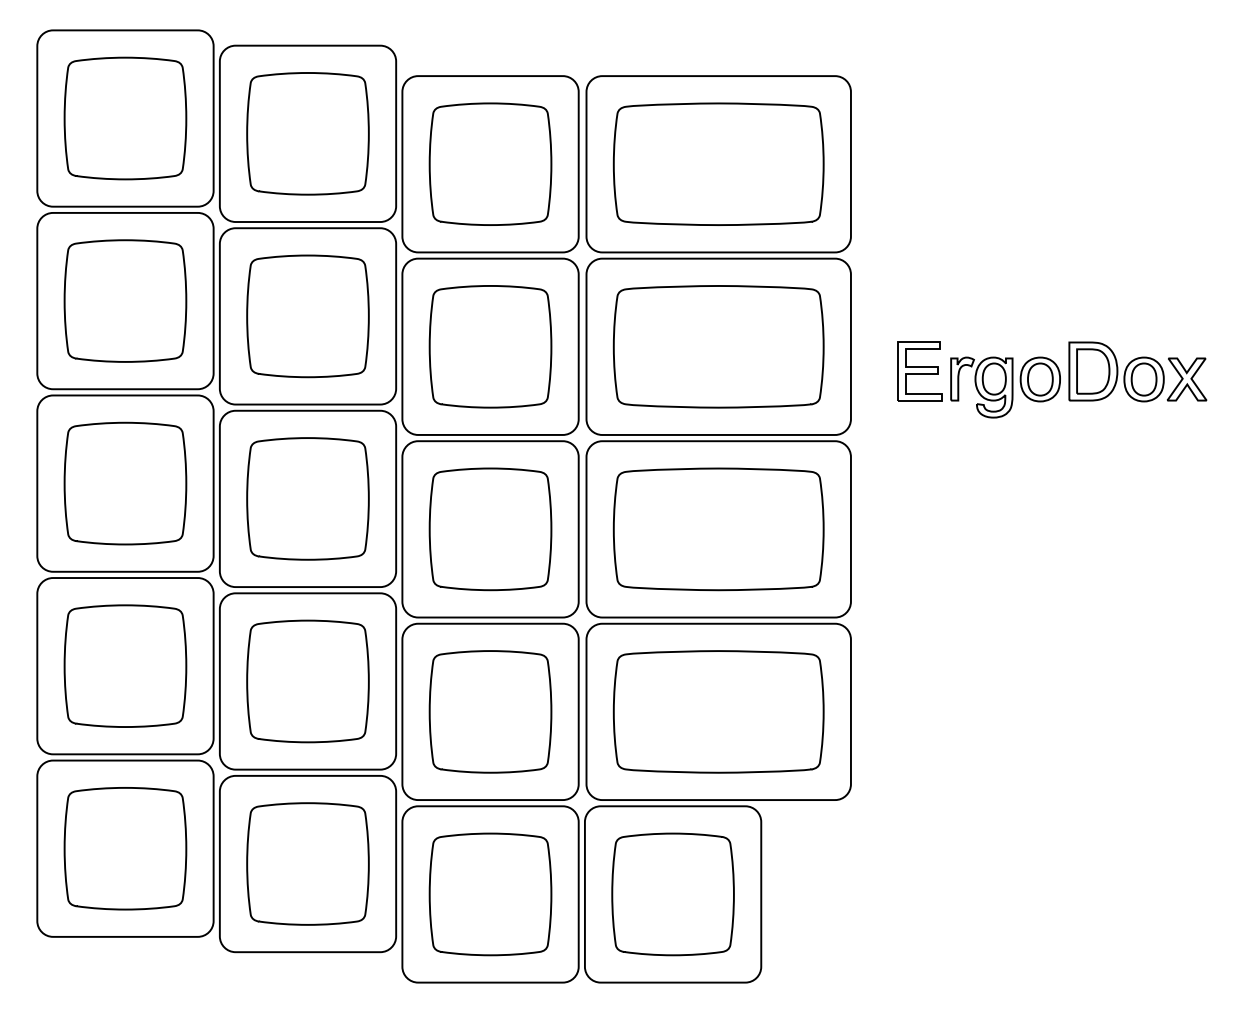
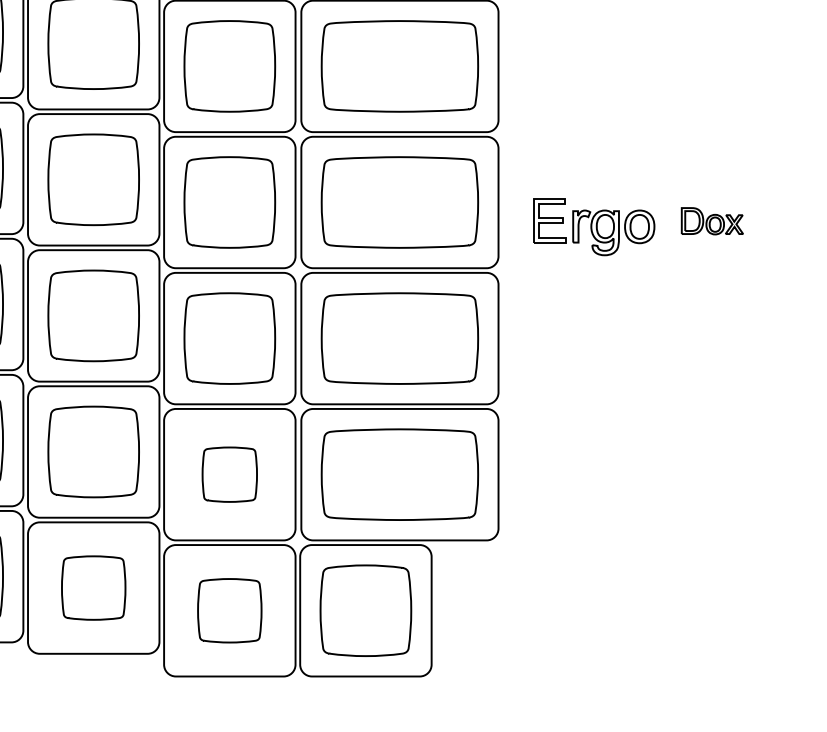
part: (1137, 371) -> (712, 220), size x0.6
part: (490, 711) -> (229, 474), size x0.6
part: (307, 863) -> (93, 587), size x0.7
part: (490, 894) -> (229, 610), size x0.7

